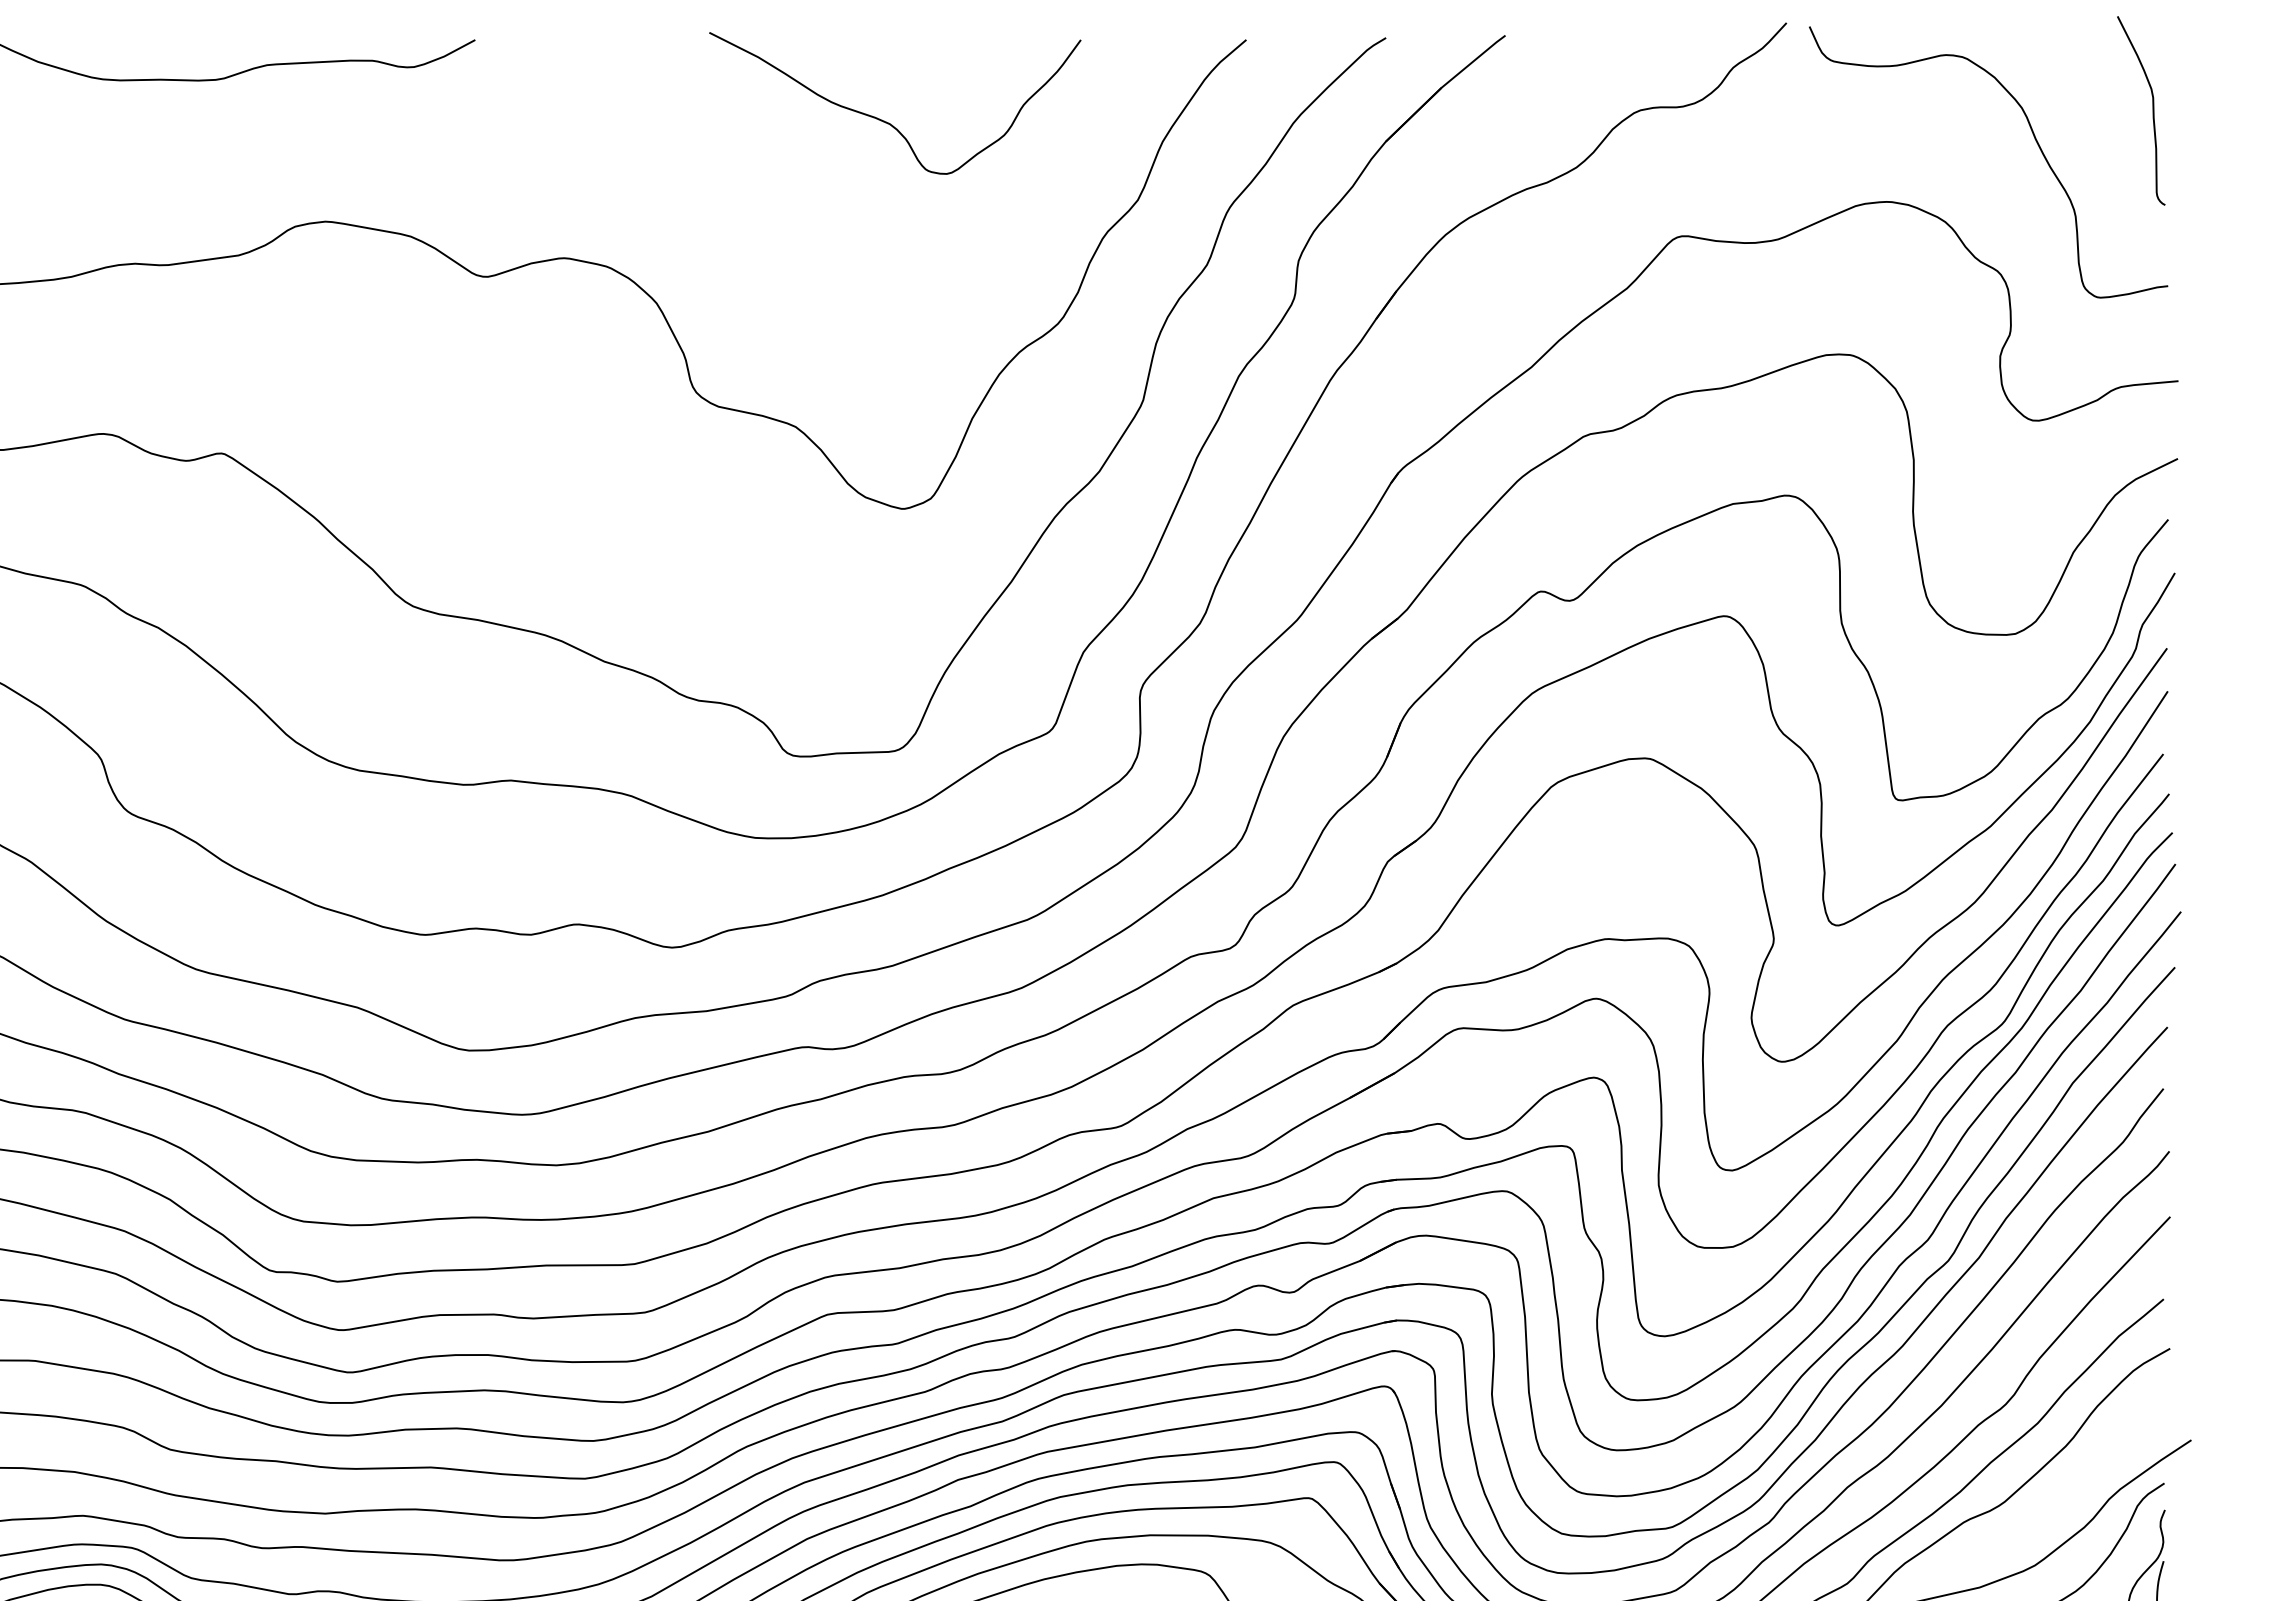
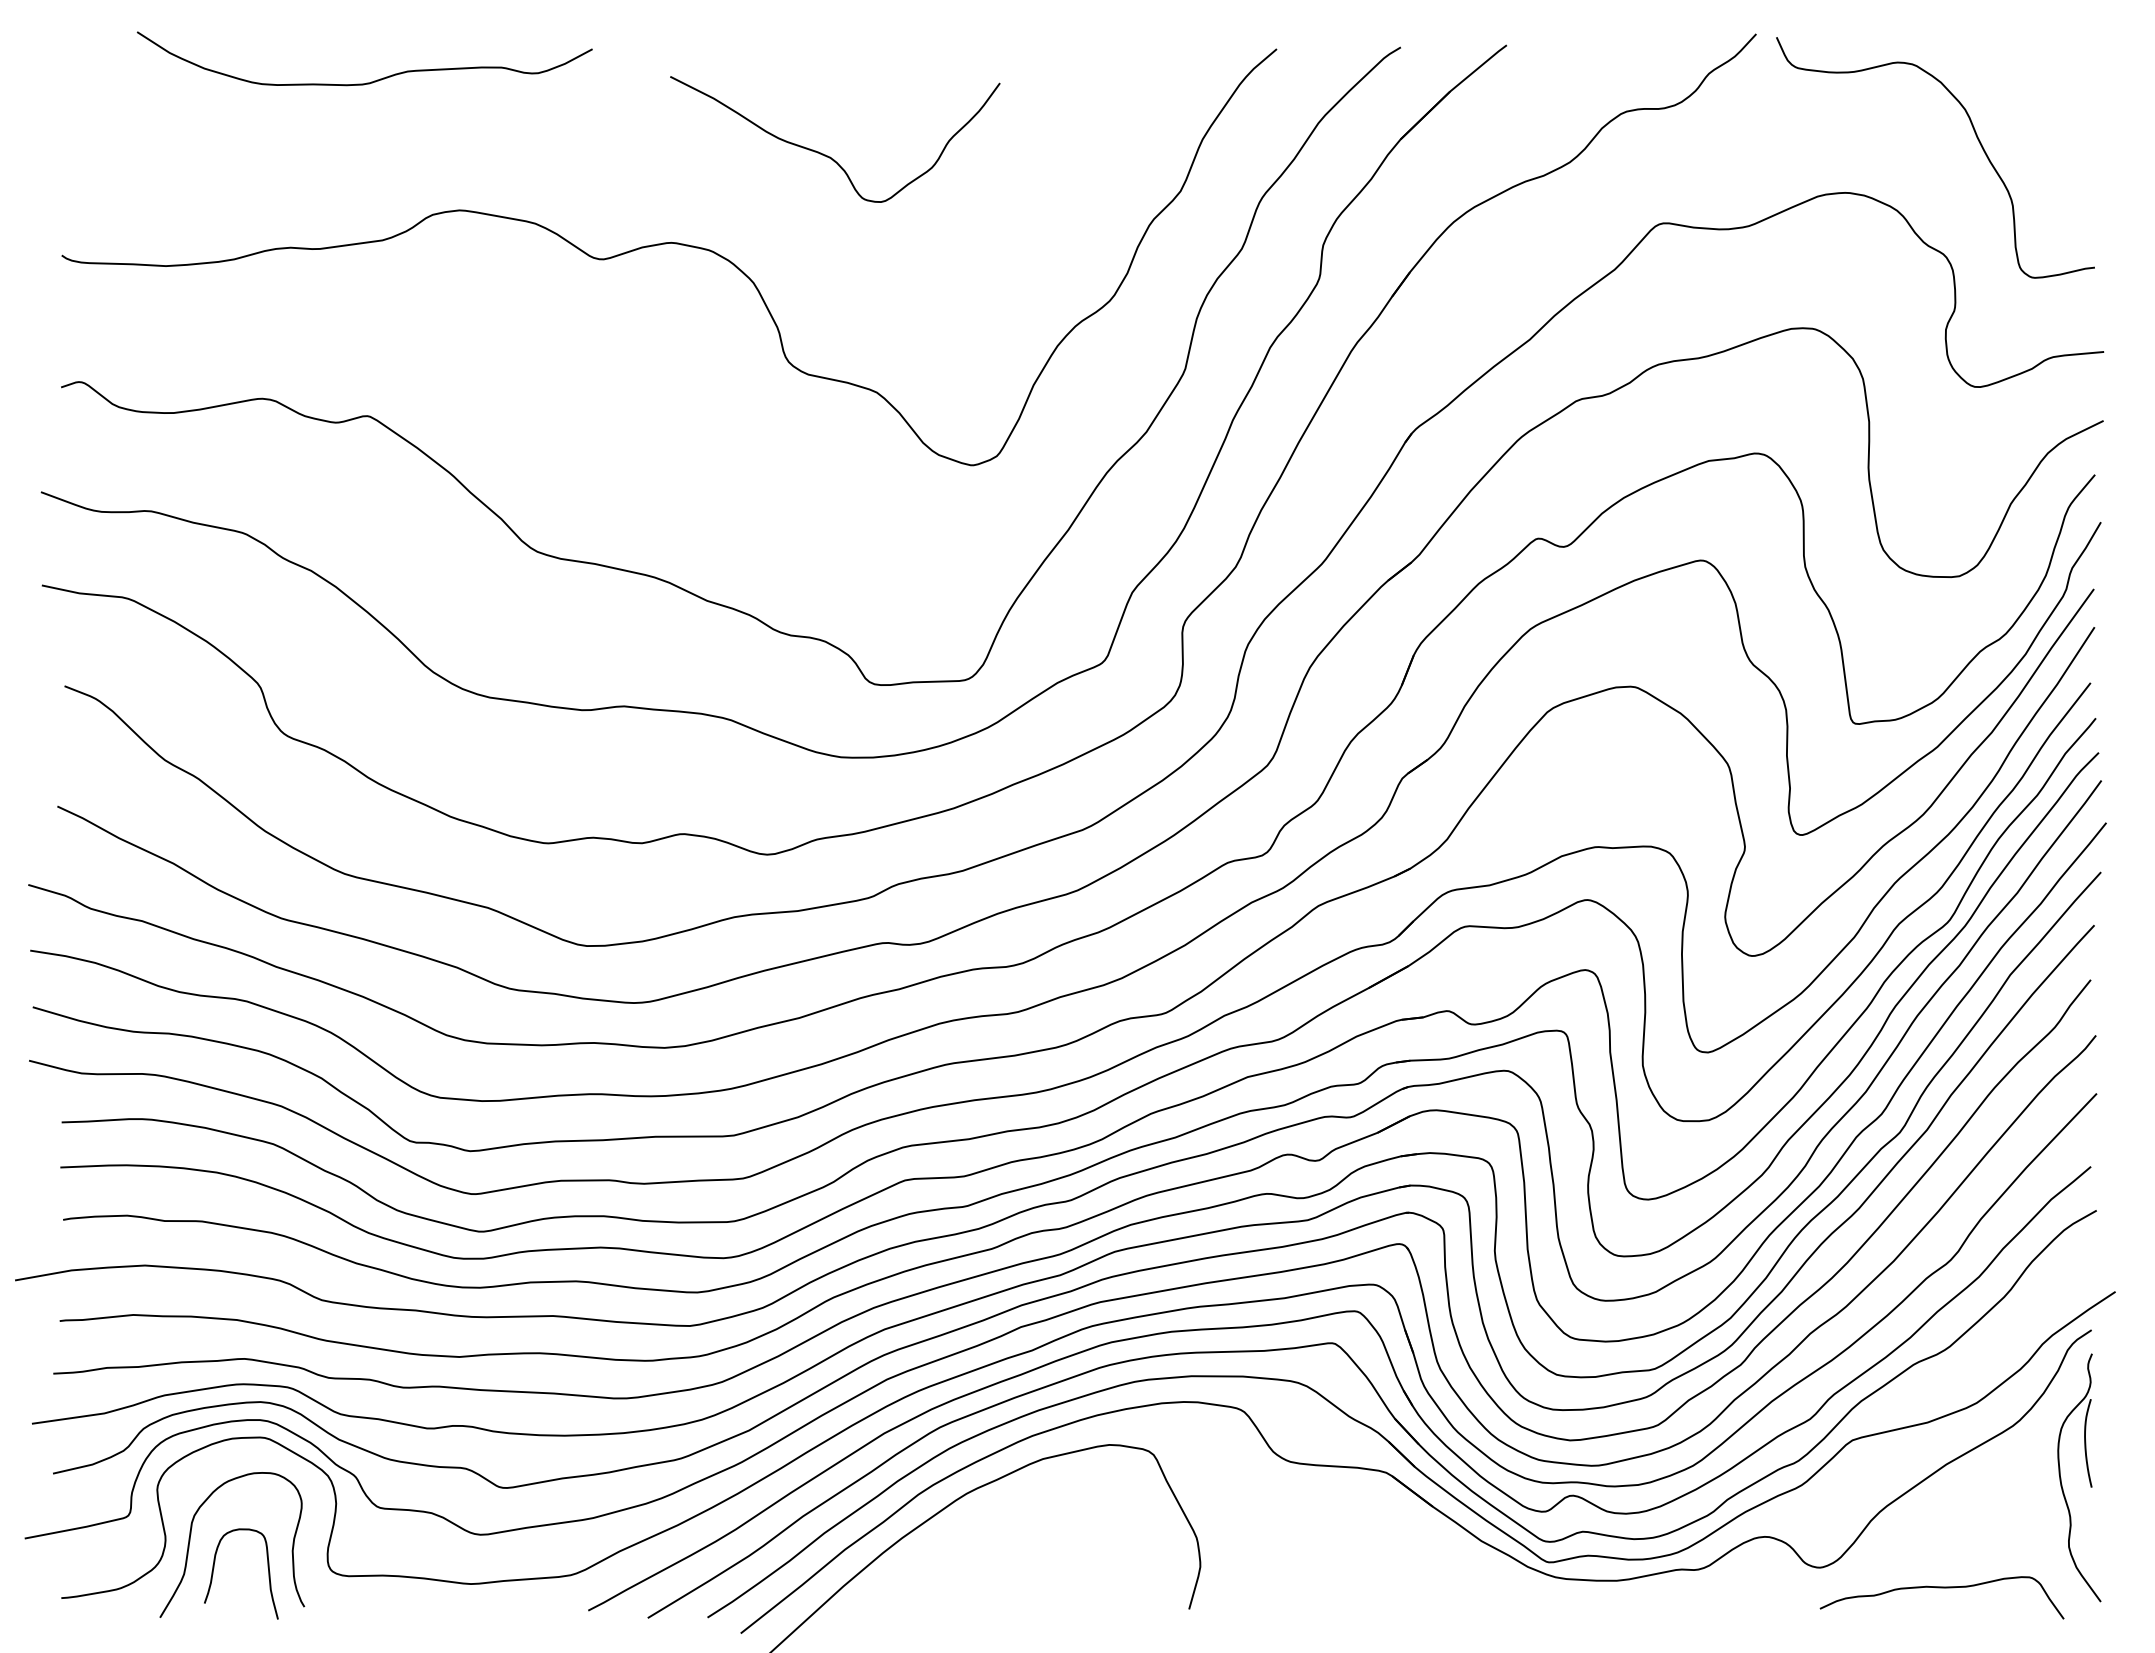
curve: (2153, 111) -> (2081, 112), removed
curve: (889, 122) -> (830, 156), moved

